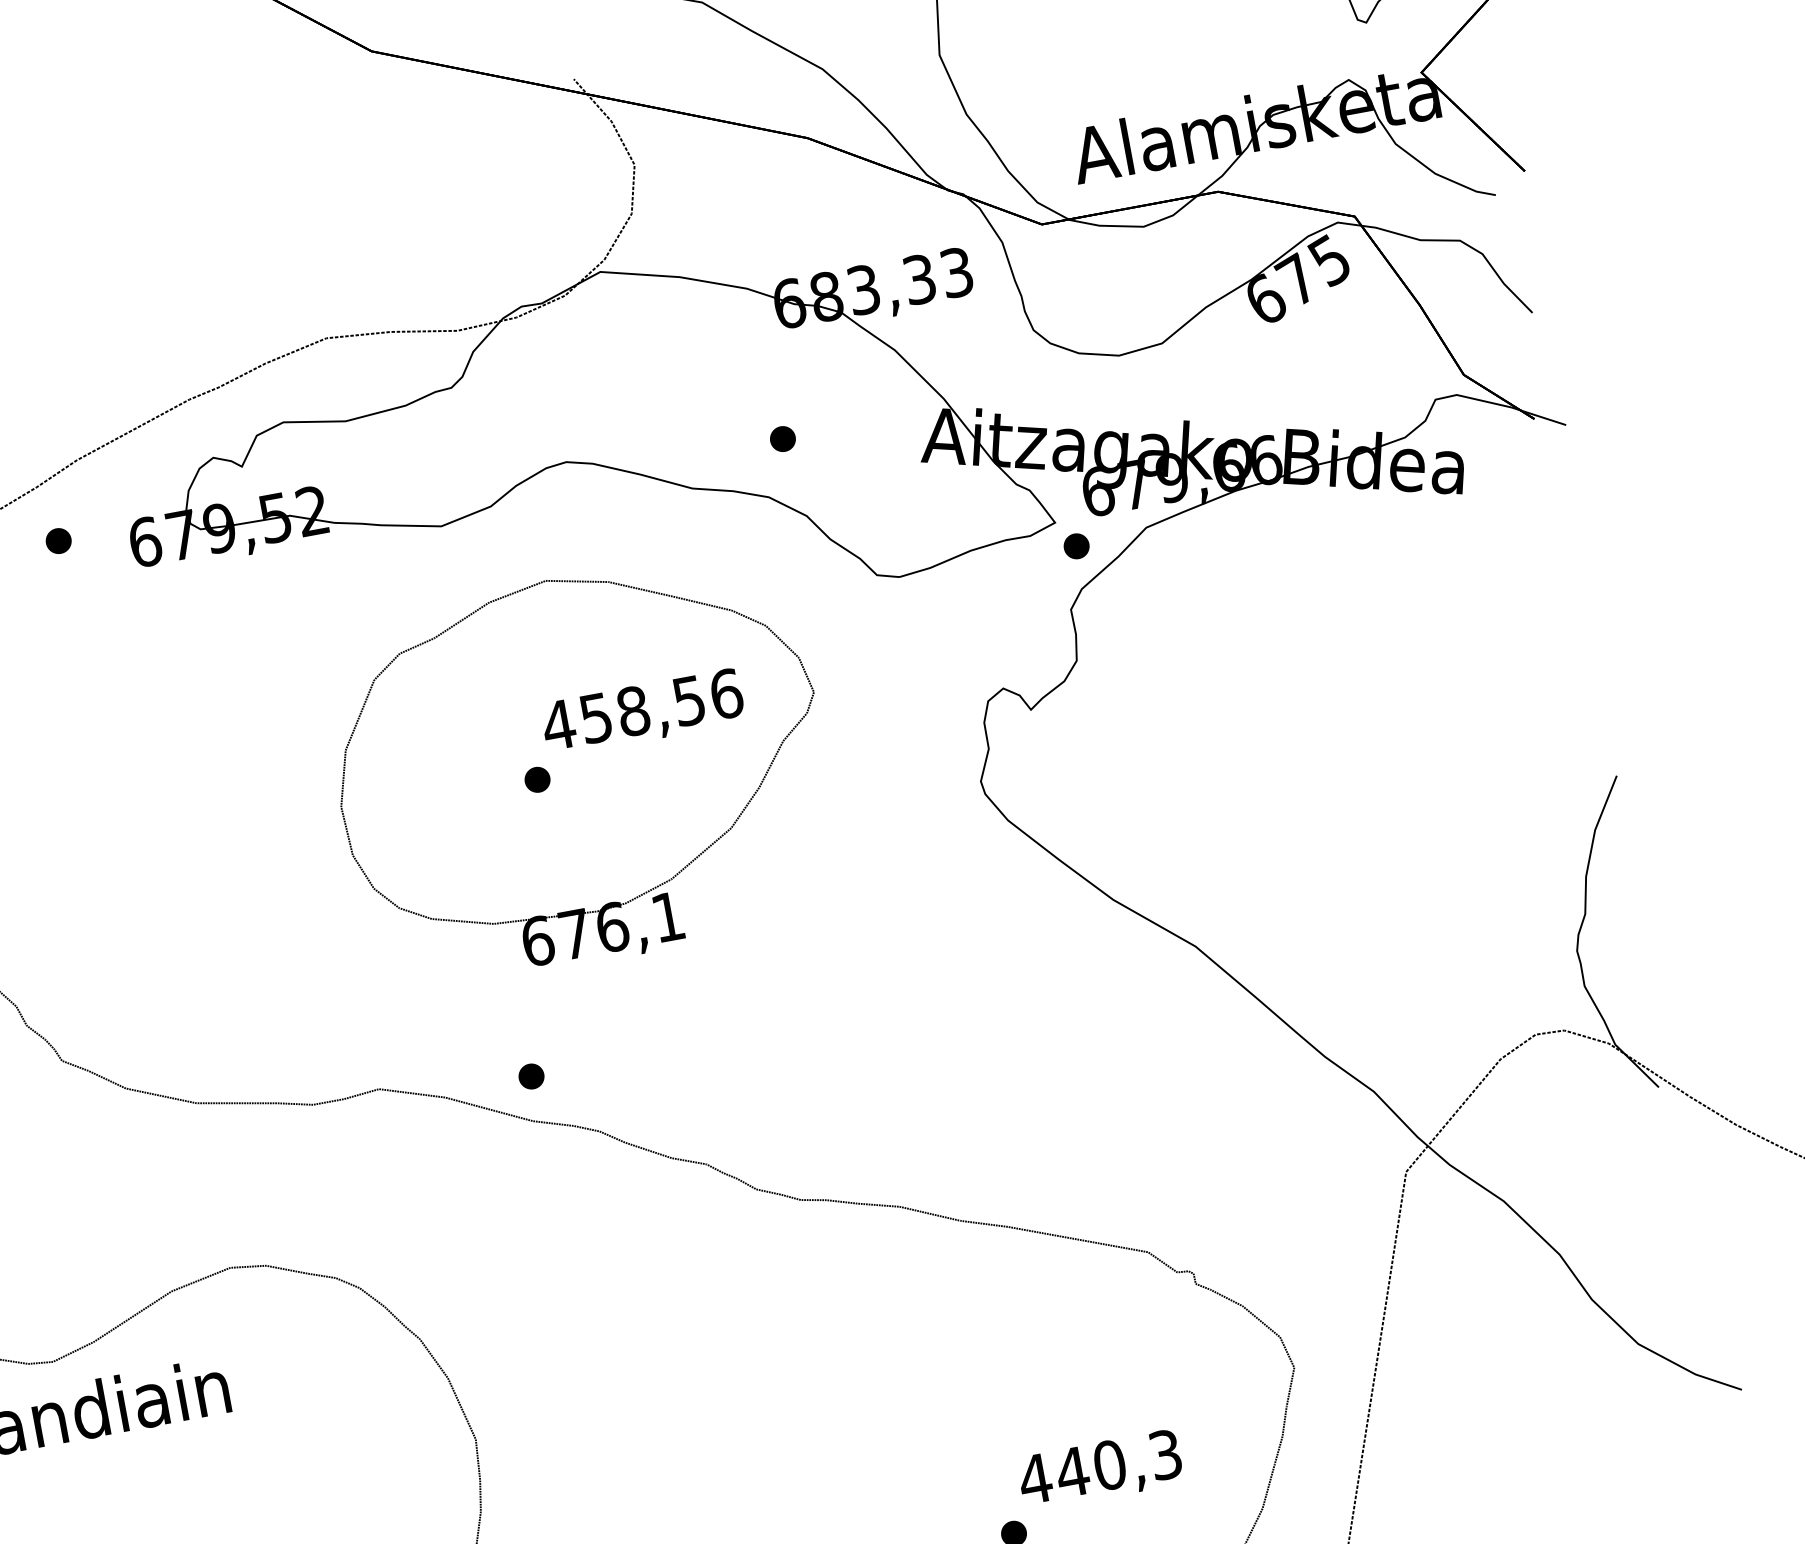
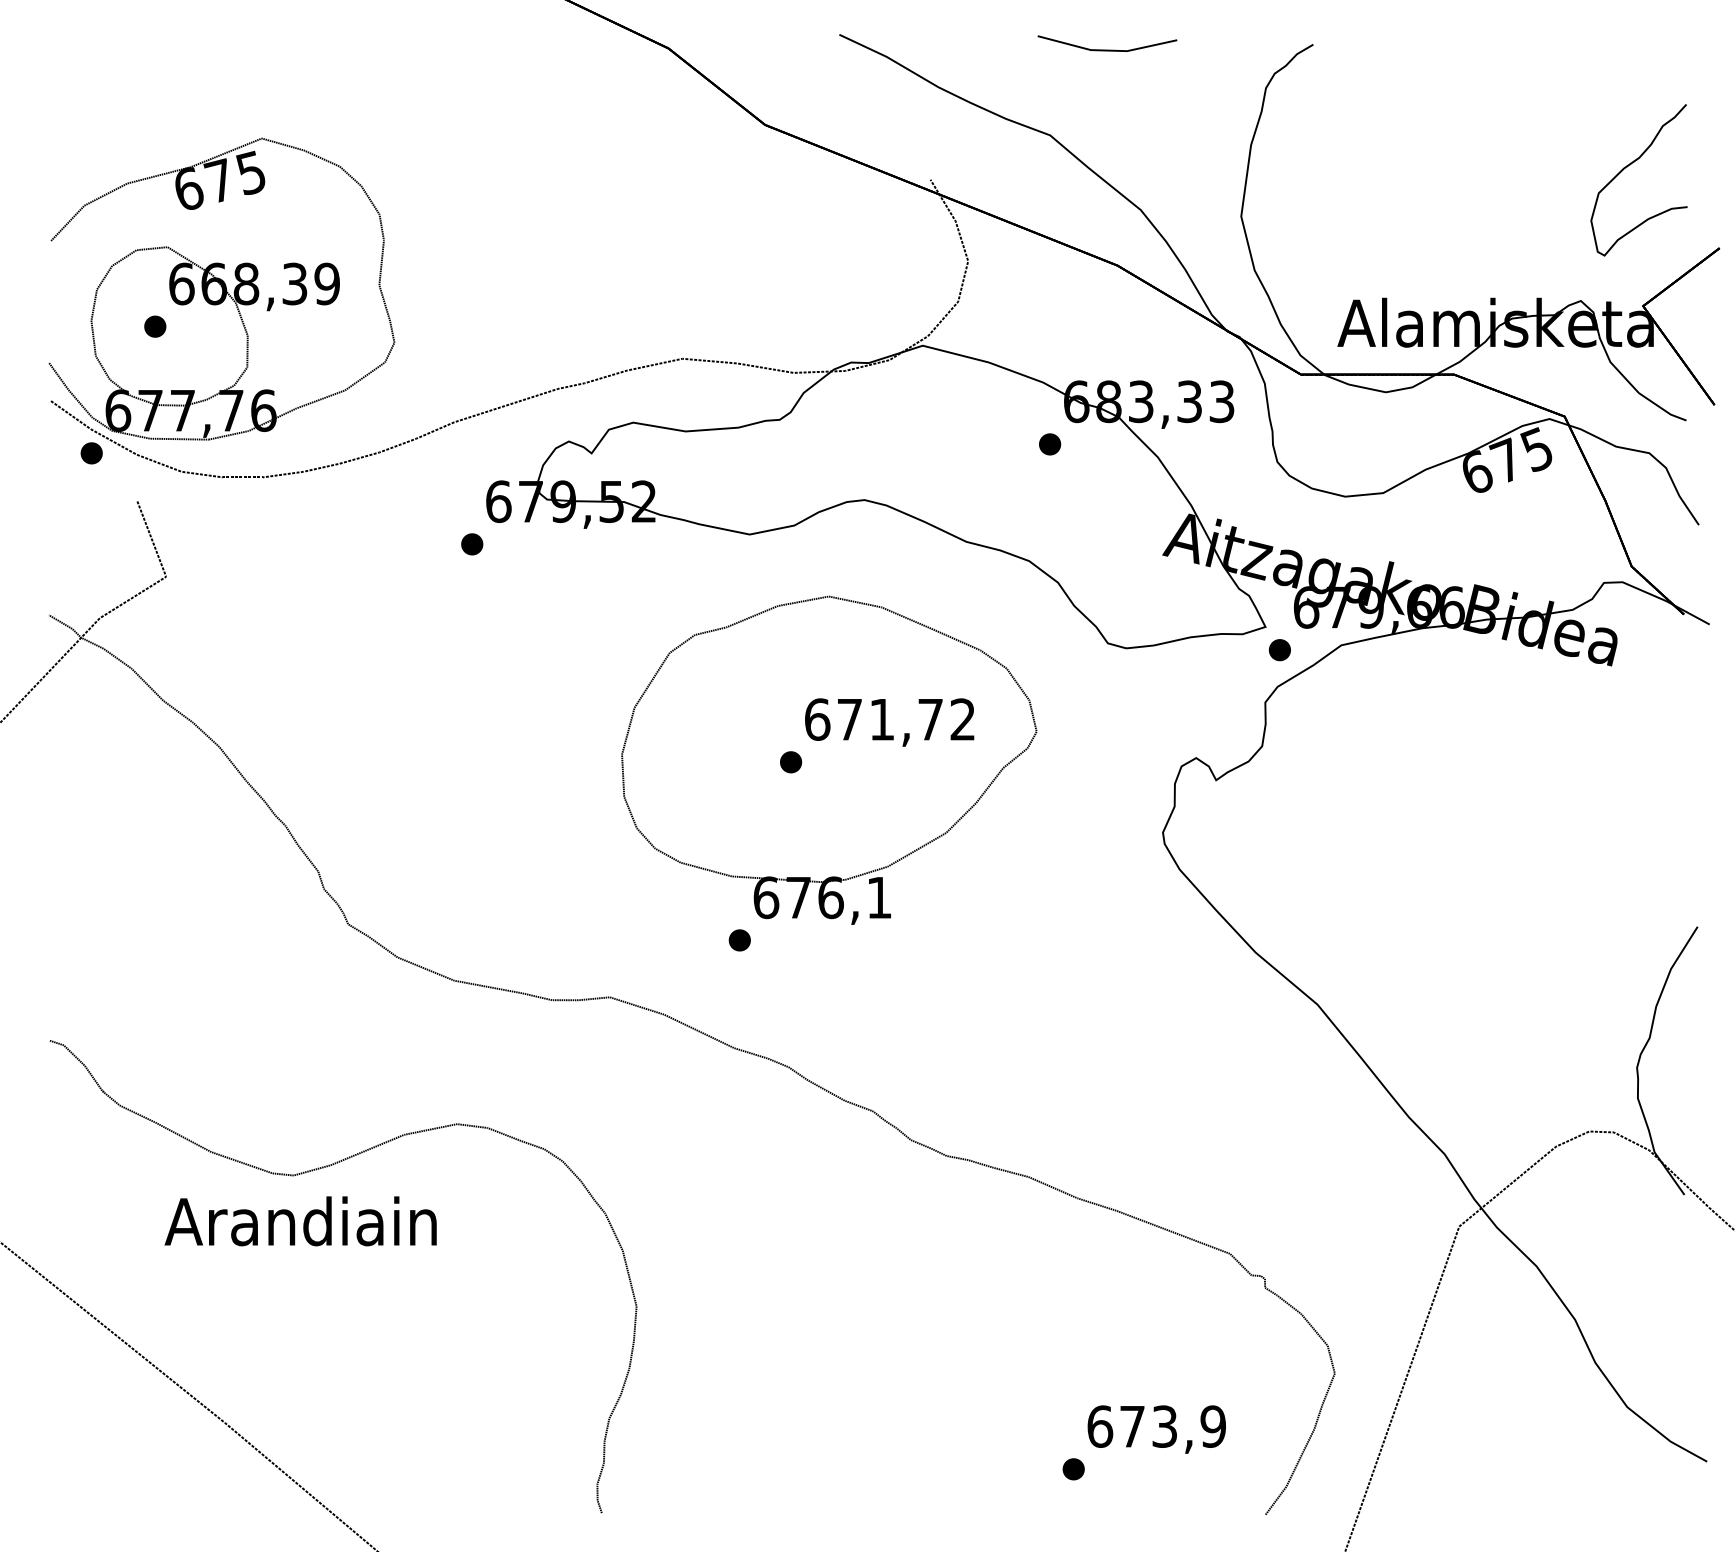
part: (783, 439) -> (1050, 444), moved
part: (59, 541) -> (472, 544), moved
text: (642, 709) -> (890, 719), 458,56 -> 671,72
part: (531, 1076) -> (739, 940), moved
text: (1099, 1467) -> (1155, 1426), 440,3 -> 673,9

